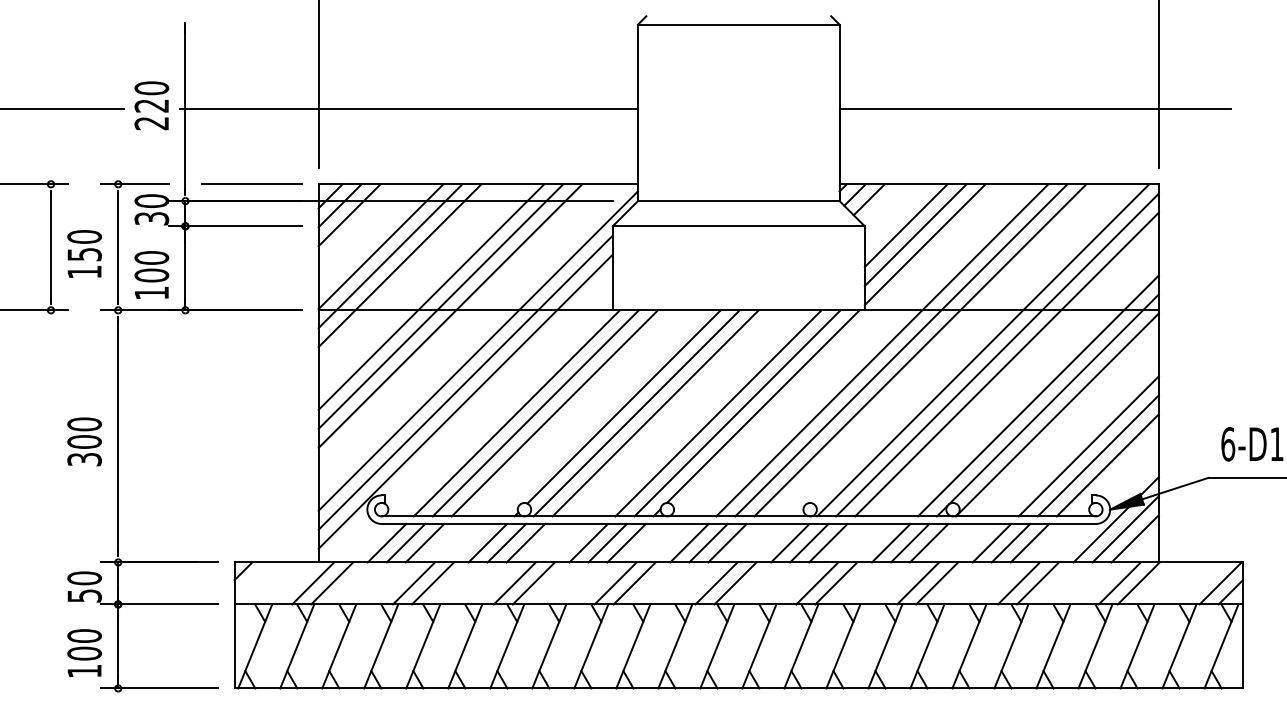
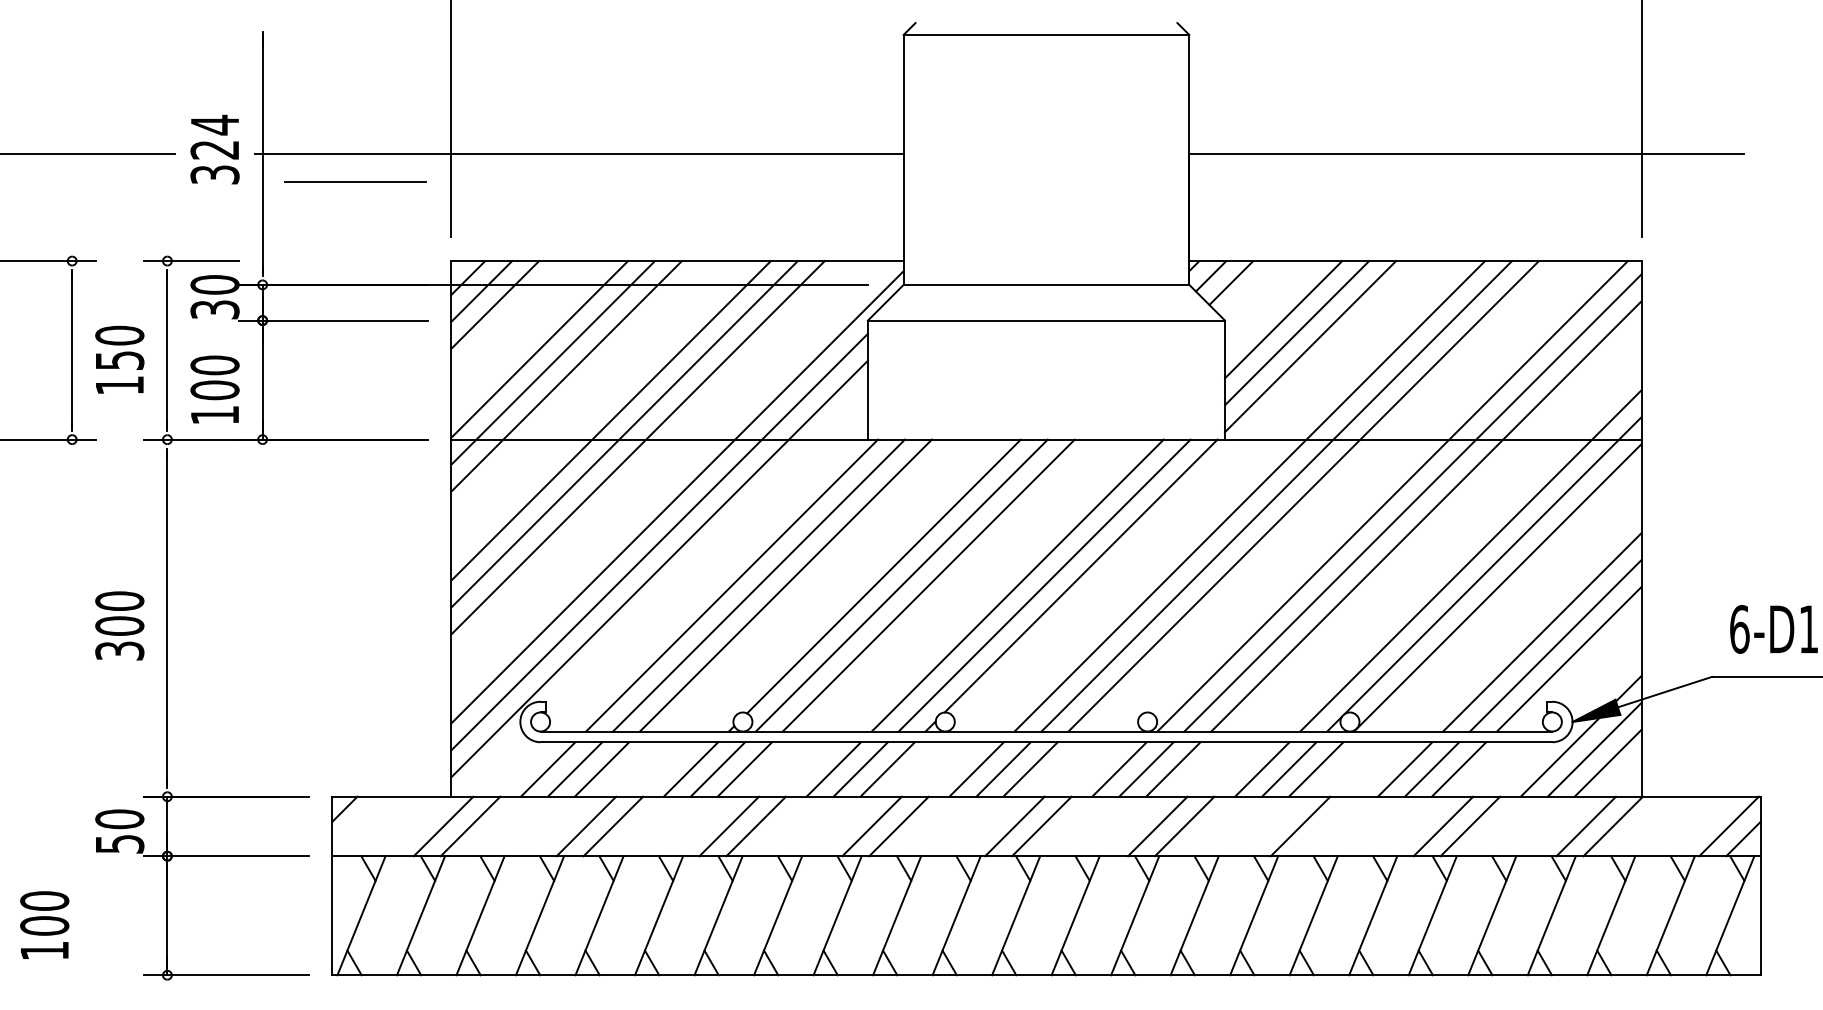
text: (151, 105) -> (214, 149), 220 -> 324
line: (251, 183) -> (354, 180), moved
line: (937, 583) -> (1327, 826), removed
text: (84, 652) -> (44, 924), moved

